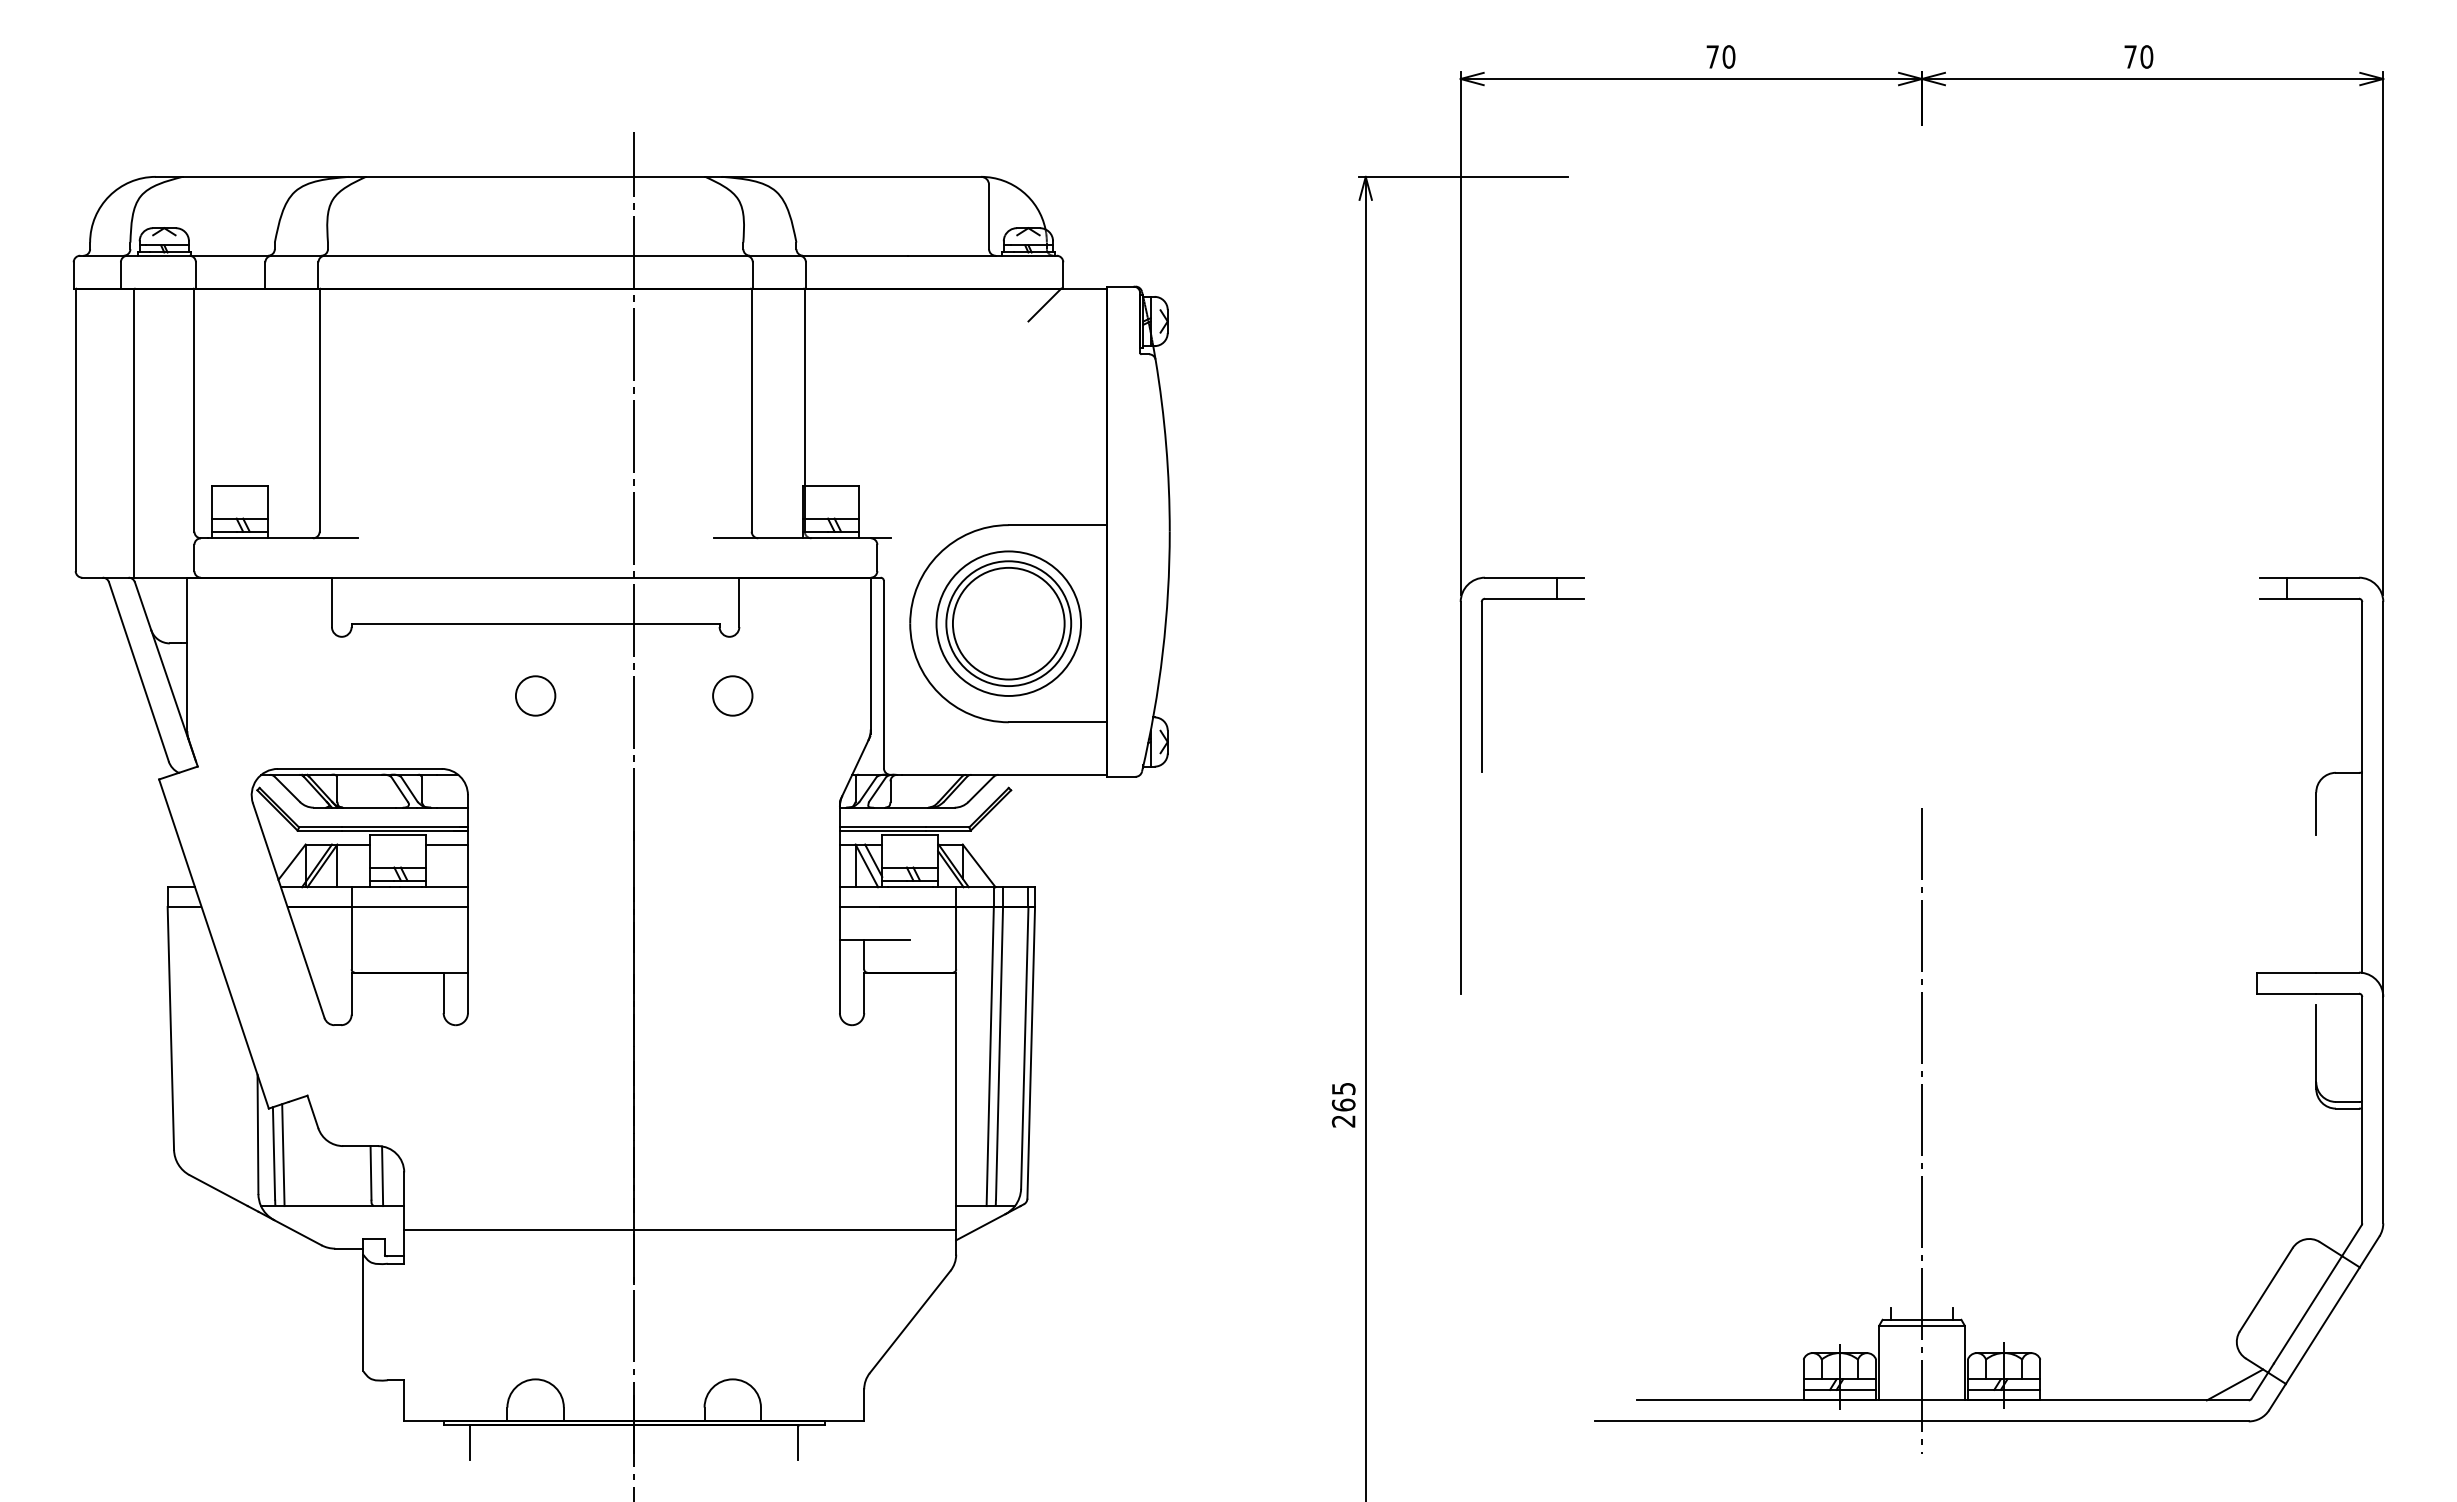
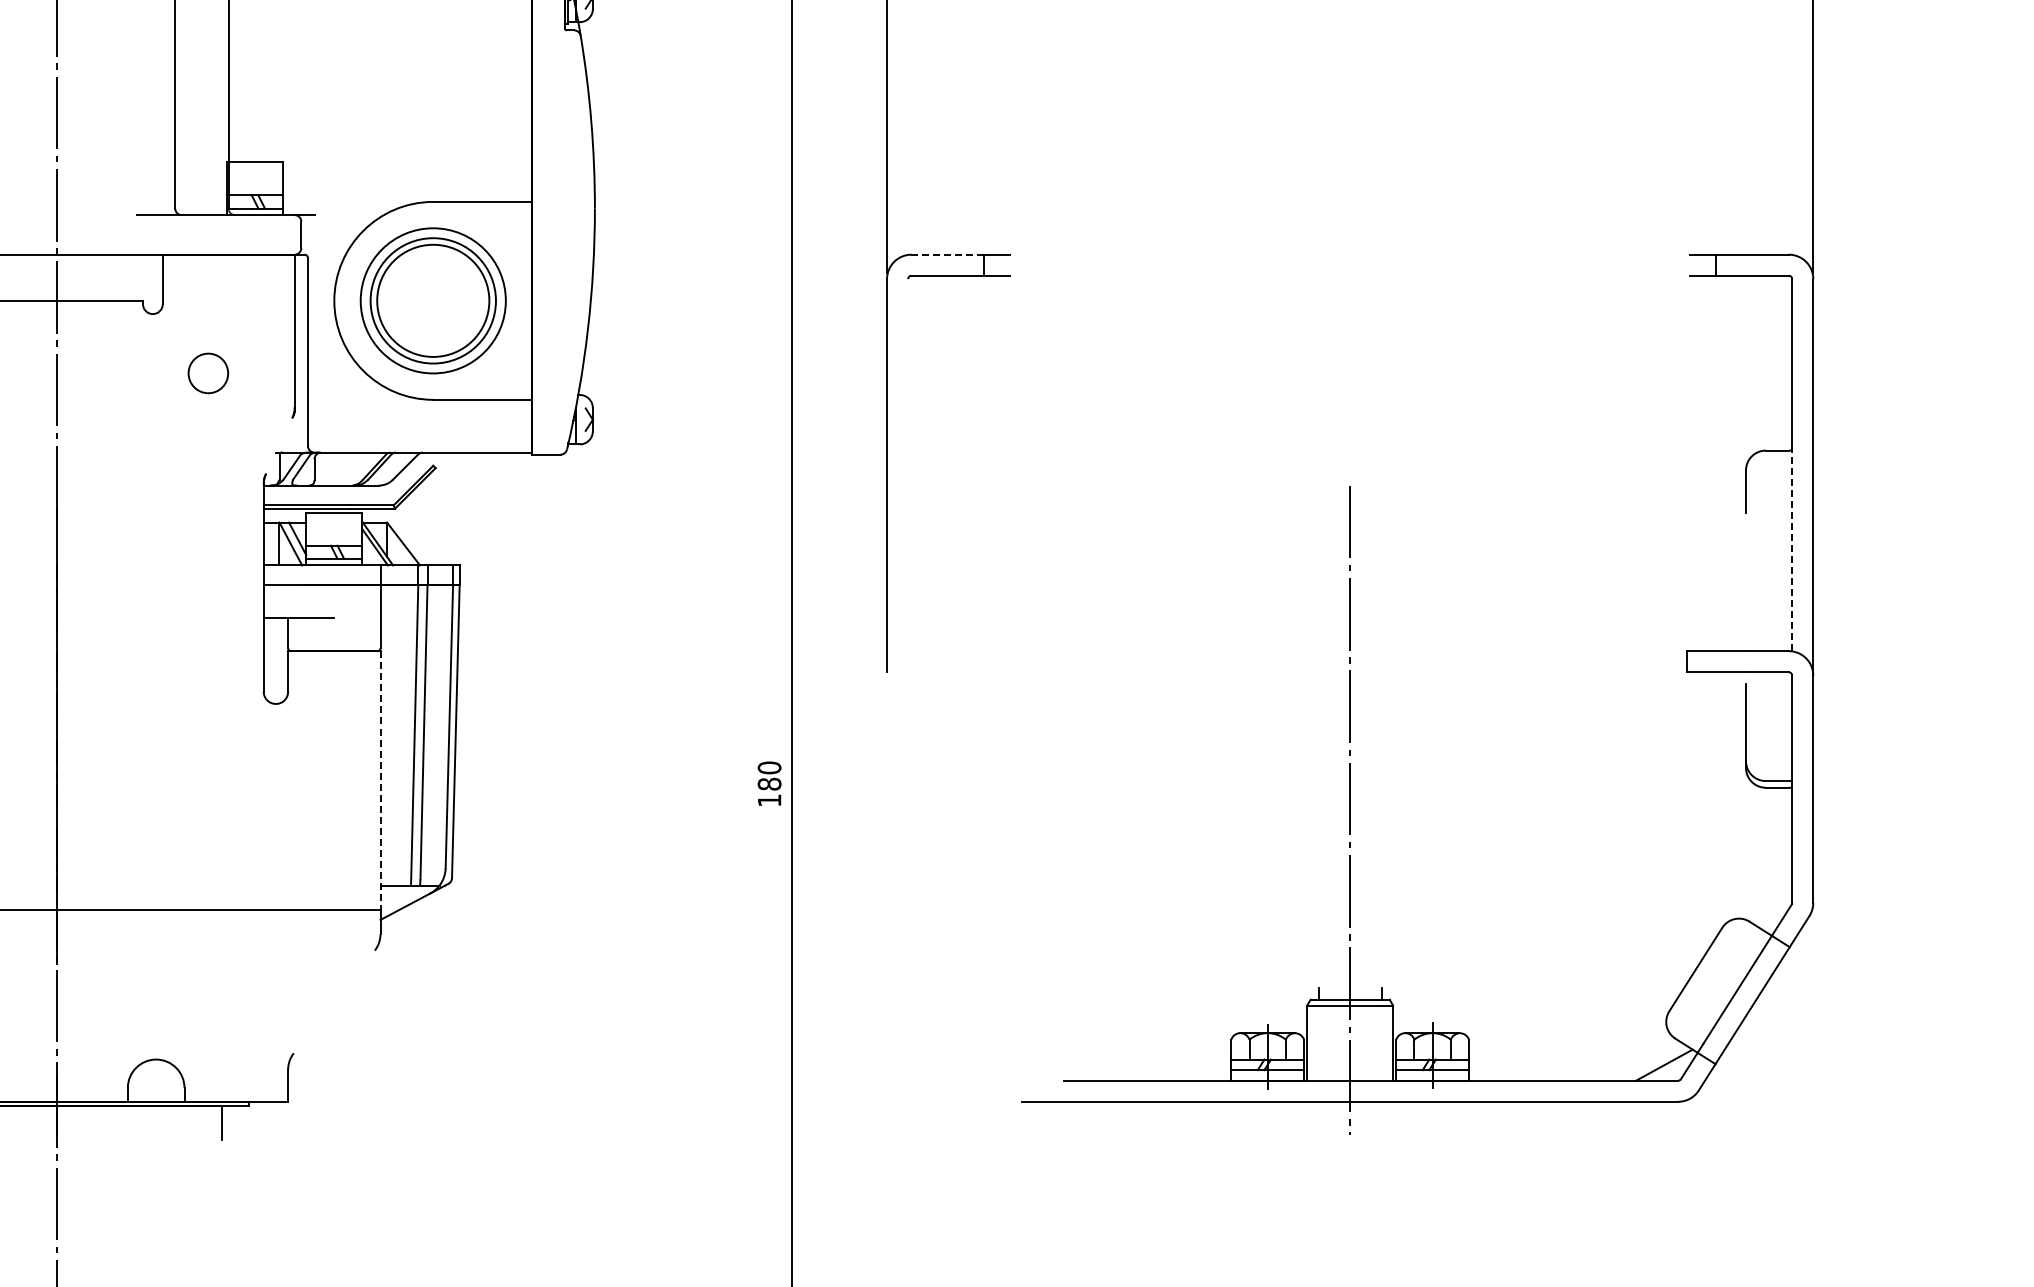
line: (1520, 577) -> (947, 254), solid -> dashed
line: (1481, 686) -> (907, 363), removed
circle: (732, 695) -> (208, 372), moved
line: (855, 767) -> (279, 445), removed
line: (2362, 872) -> (1792, 550), solid -> dashed
line: (956, 1101) -> (380, 780), solid -> dashed
text: (1343, 1104) -> (769, 783), 265 -> 180
line: (909, 1321) -> (333, 1001), removed

